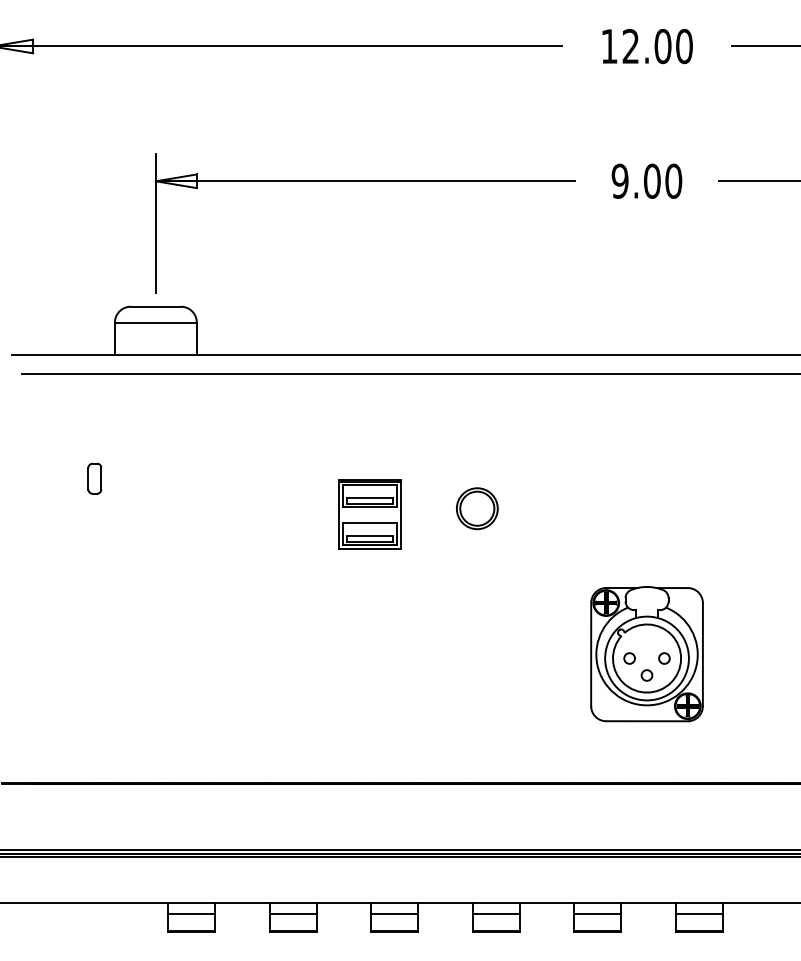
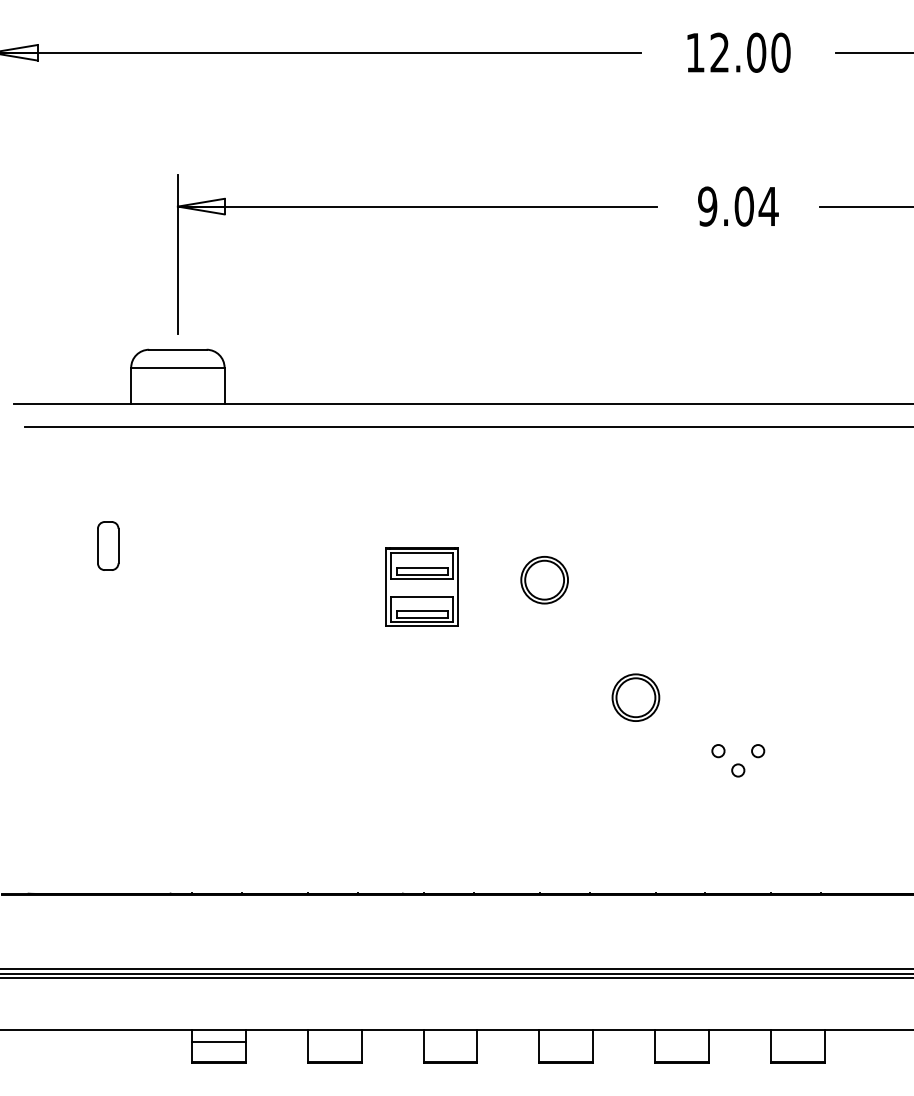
text: (673, 180) -> (768, 205), 9.00 -> 9.04
part: (94, 478) -> (107, 545), size x1.4
part: (557, 611) -> (636, 697), added
part: (646, 654) -> (737, 746), removed
line: (292, 913) -> (333, 1042), removed
line: (394, 913) -> (450, 1042), removed
line: (495, 913) -> (565, 1042), removed
line: (597, 913) -> (681, 1042), removed
line: (698, 913) -> (797, 1042), removed

